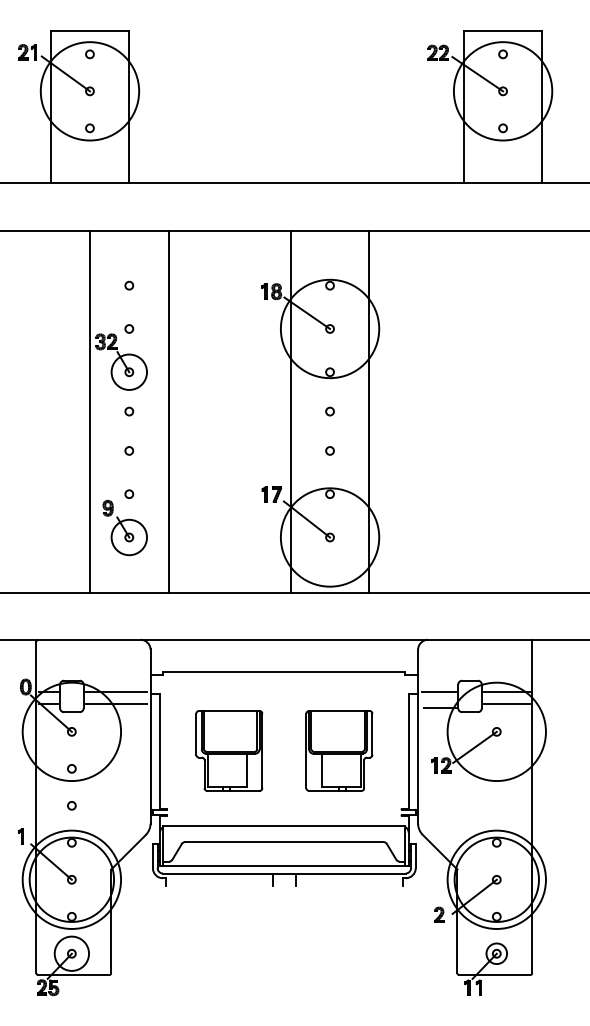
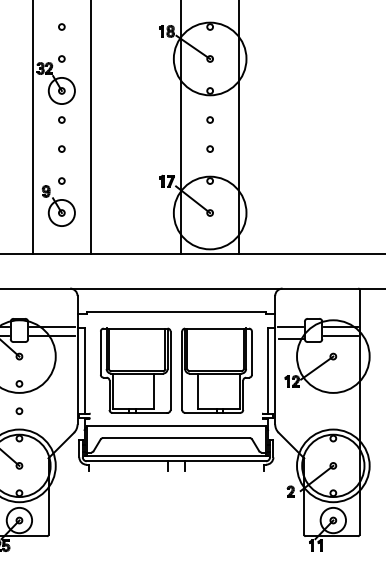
part: (229, 750) -> (135, 370), size x1.43
part: (339, 750) -> (217, 370), size x1.43
circle: (496, 953) -> (333, 520), size x1.67

